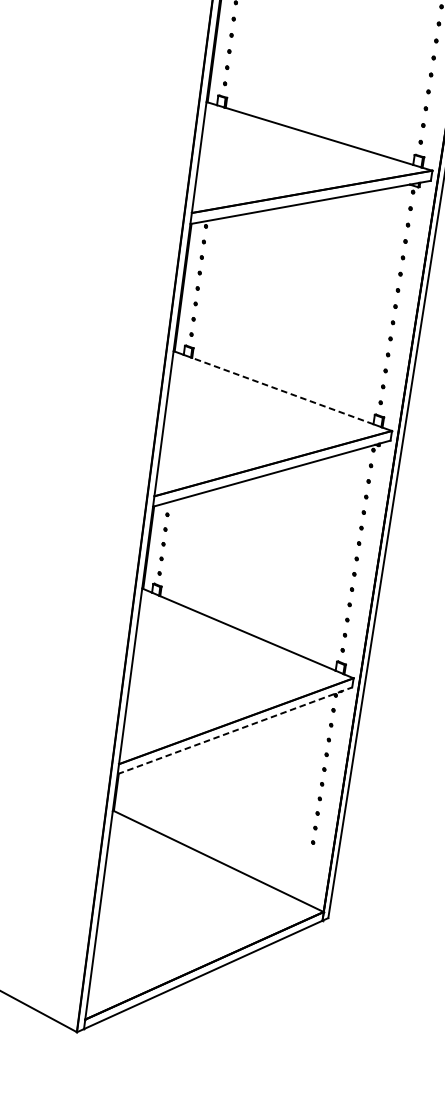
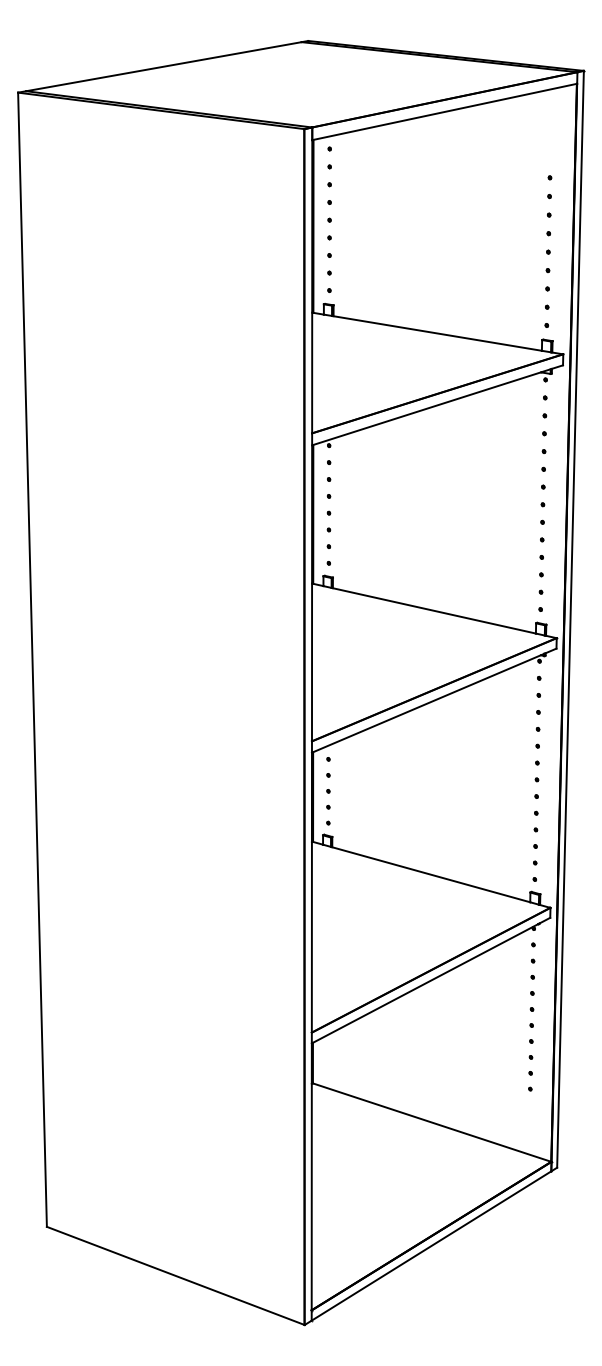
line: (282, 390) -> (433, 610), dashed -> solid
line: (235, 730) -> (431, 980), dashed -> solid

